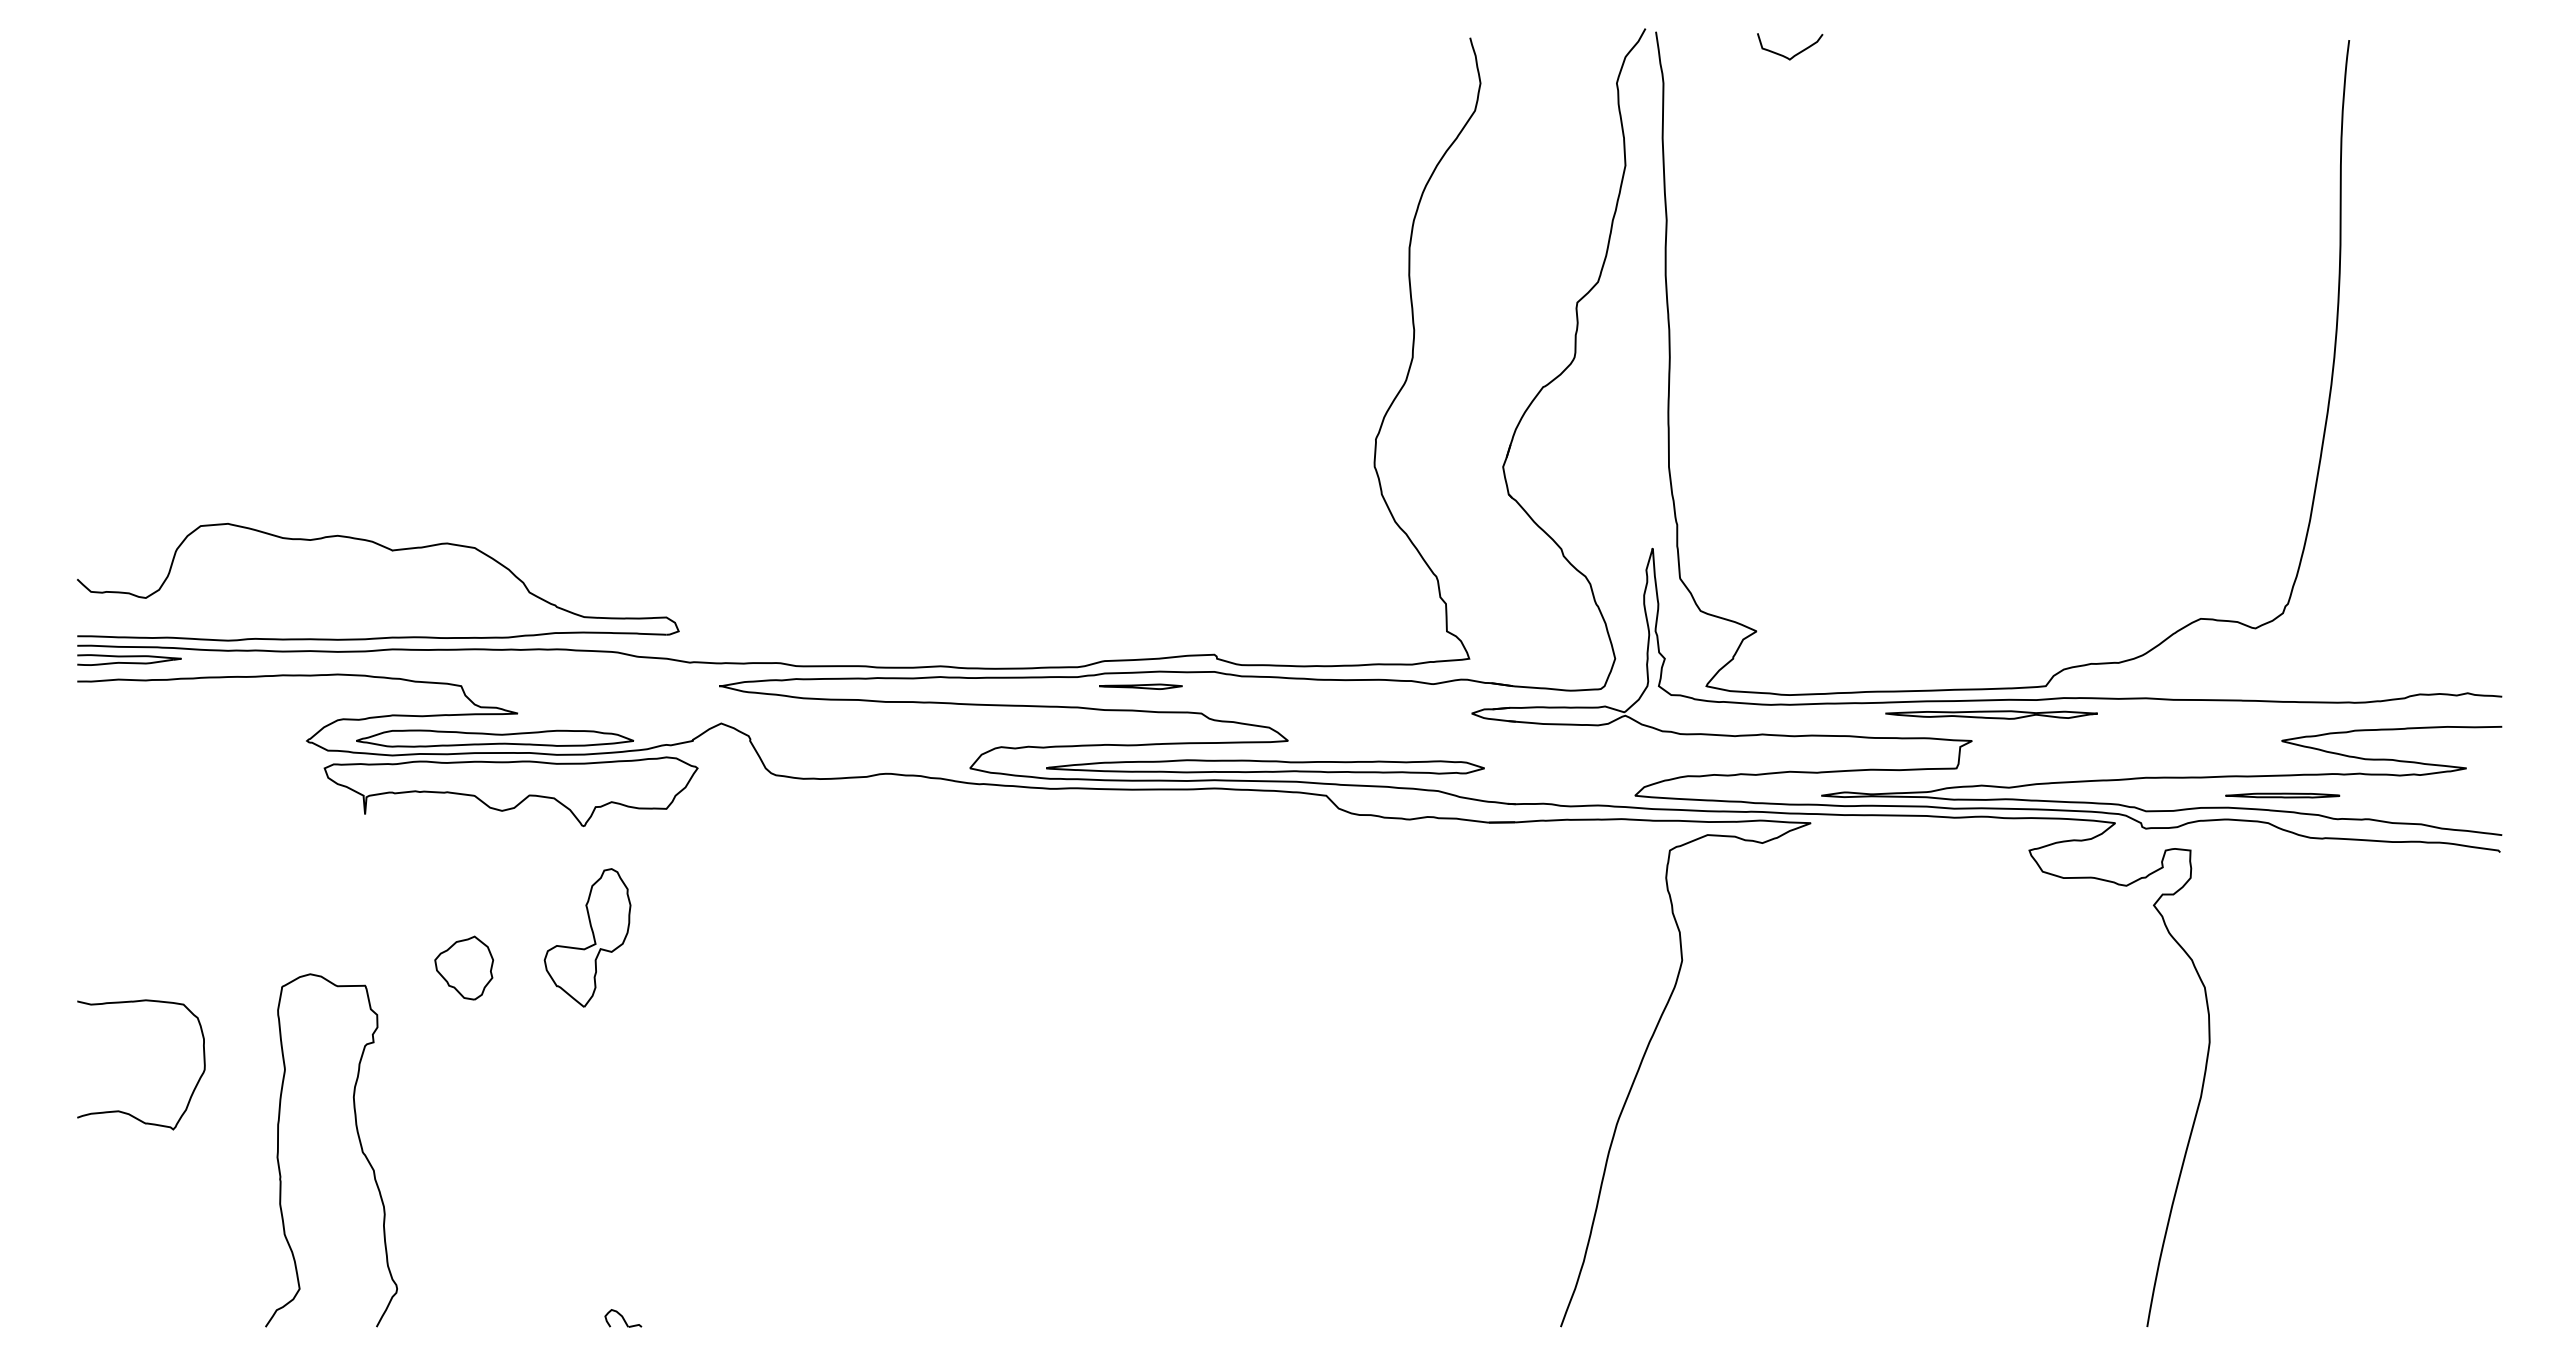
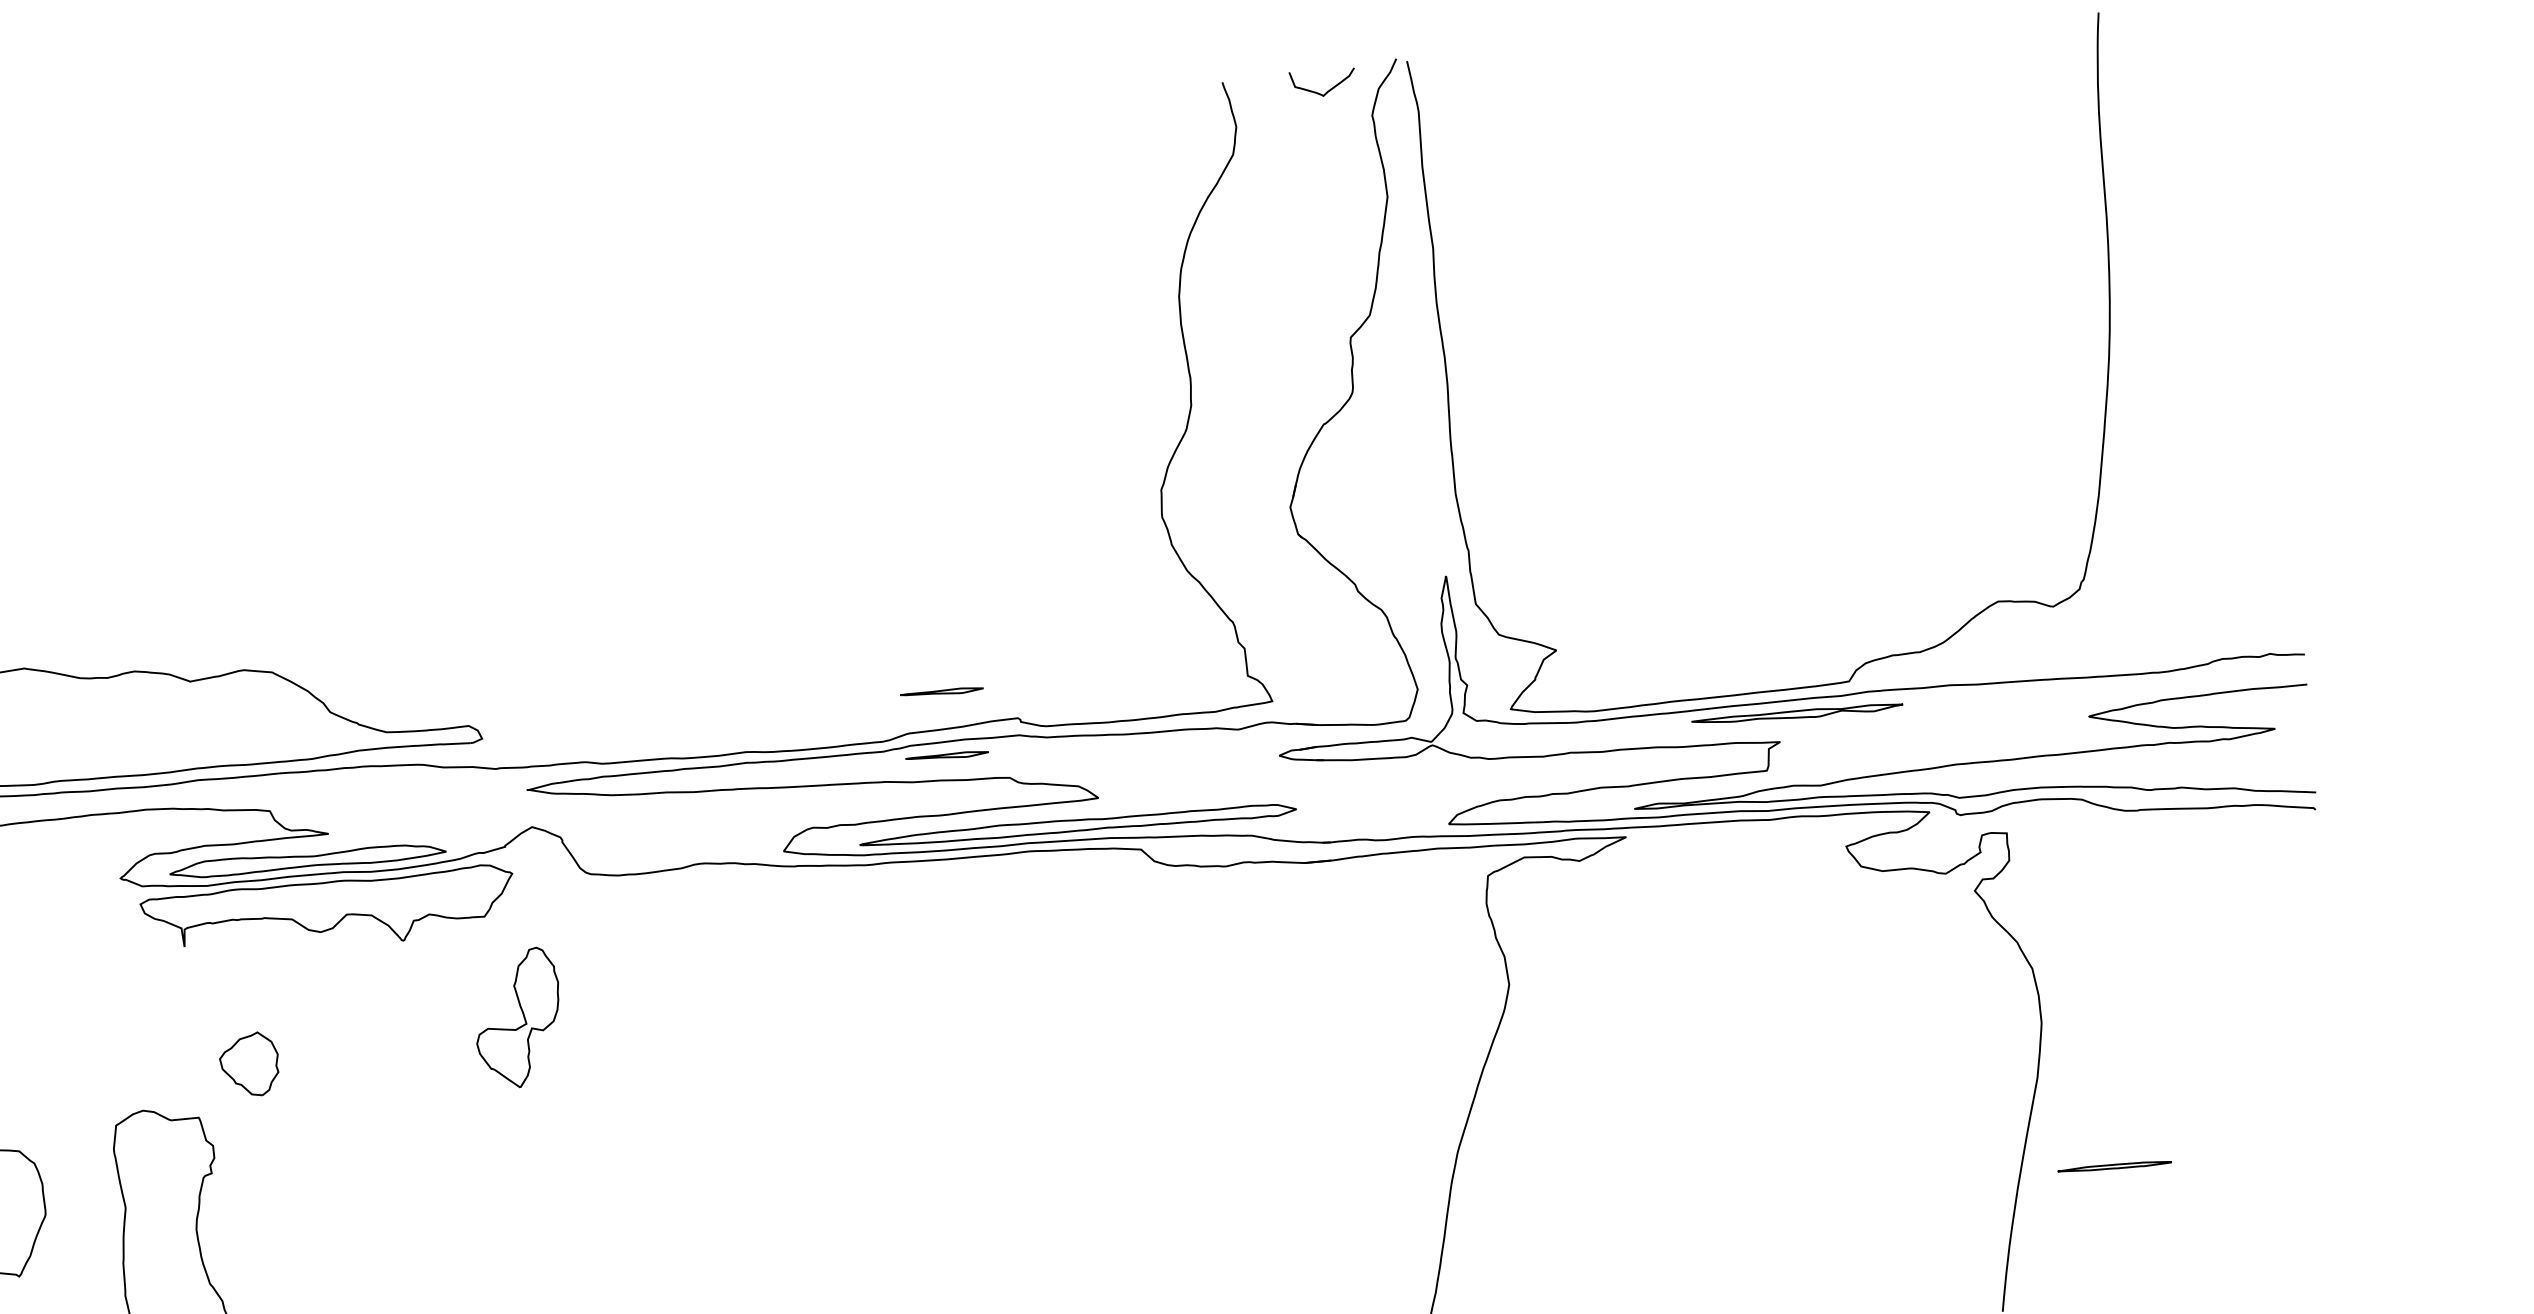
curve: (1794, 54) -> (1327, 90), moved
part: (1140, 622) -> (941, 692), added
part: (2282, 795) -> (2114, 1166), moved
part: (587, 937) -> (517, 1017), moved
part: (464, 967) -> (249, 1064), moved

